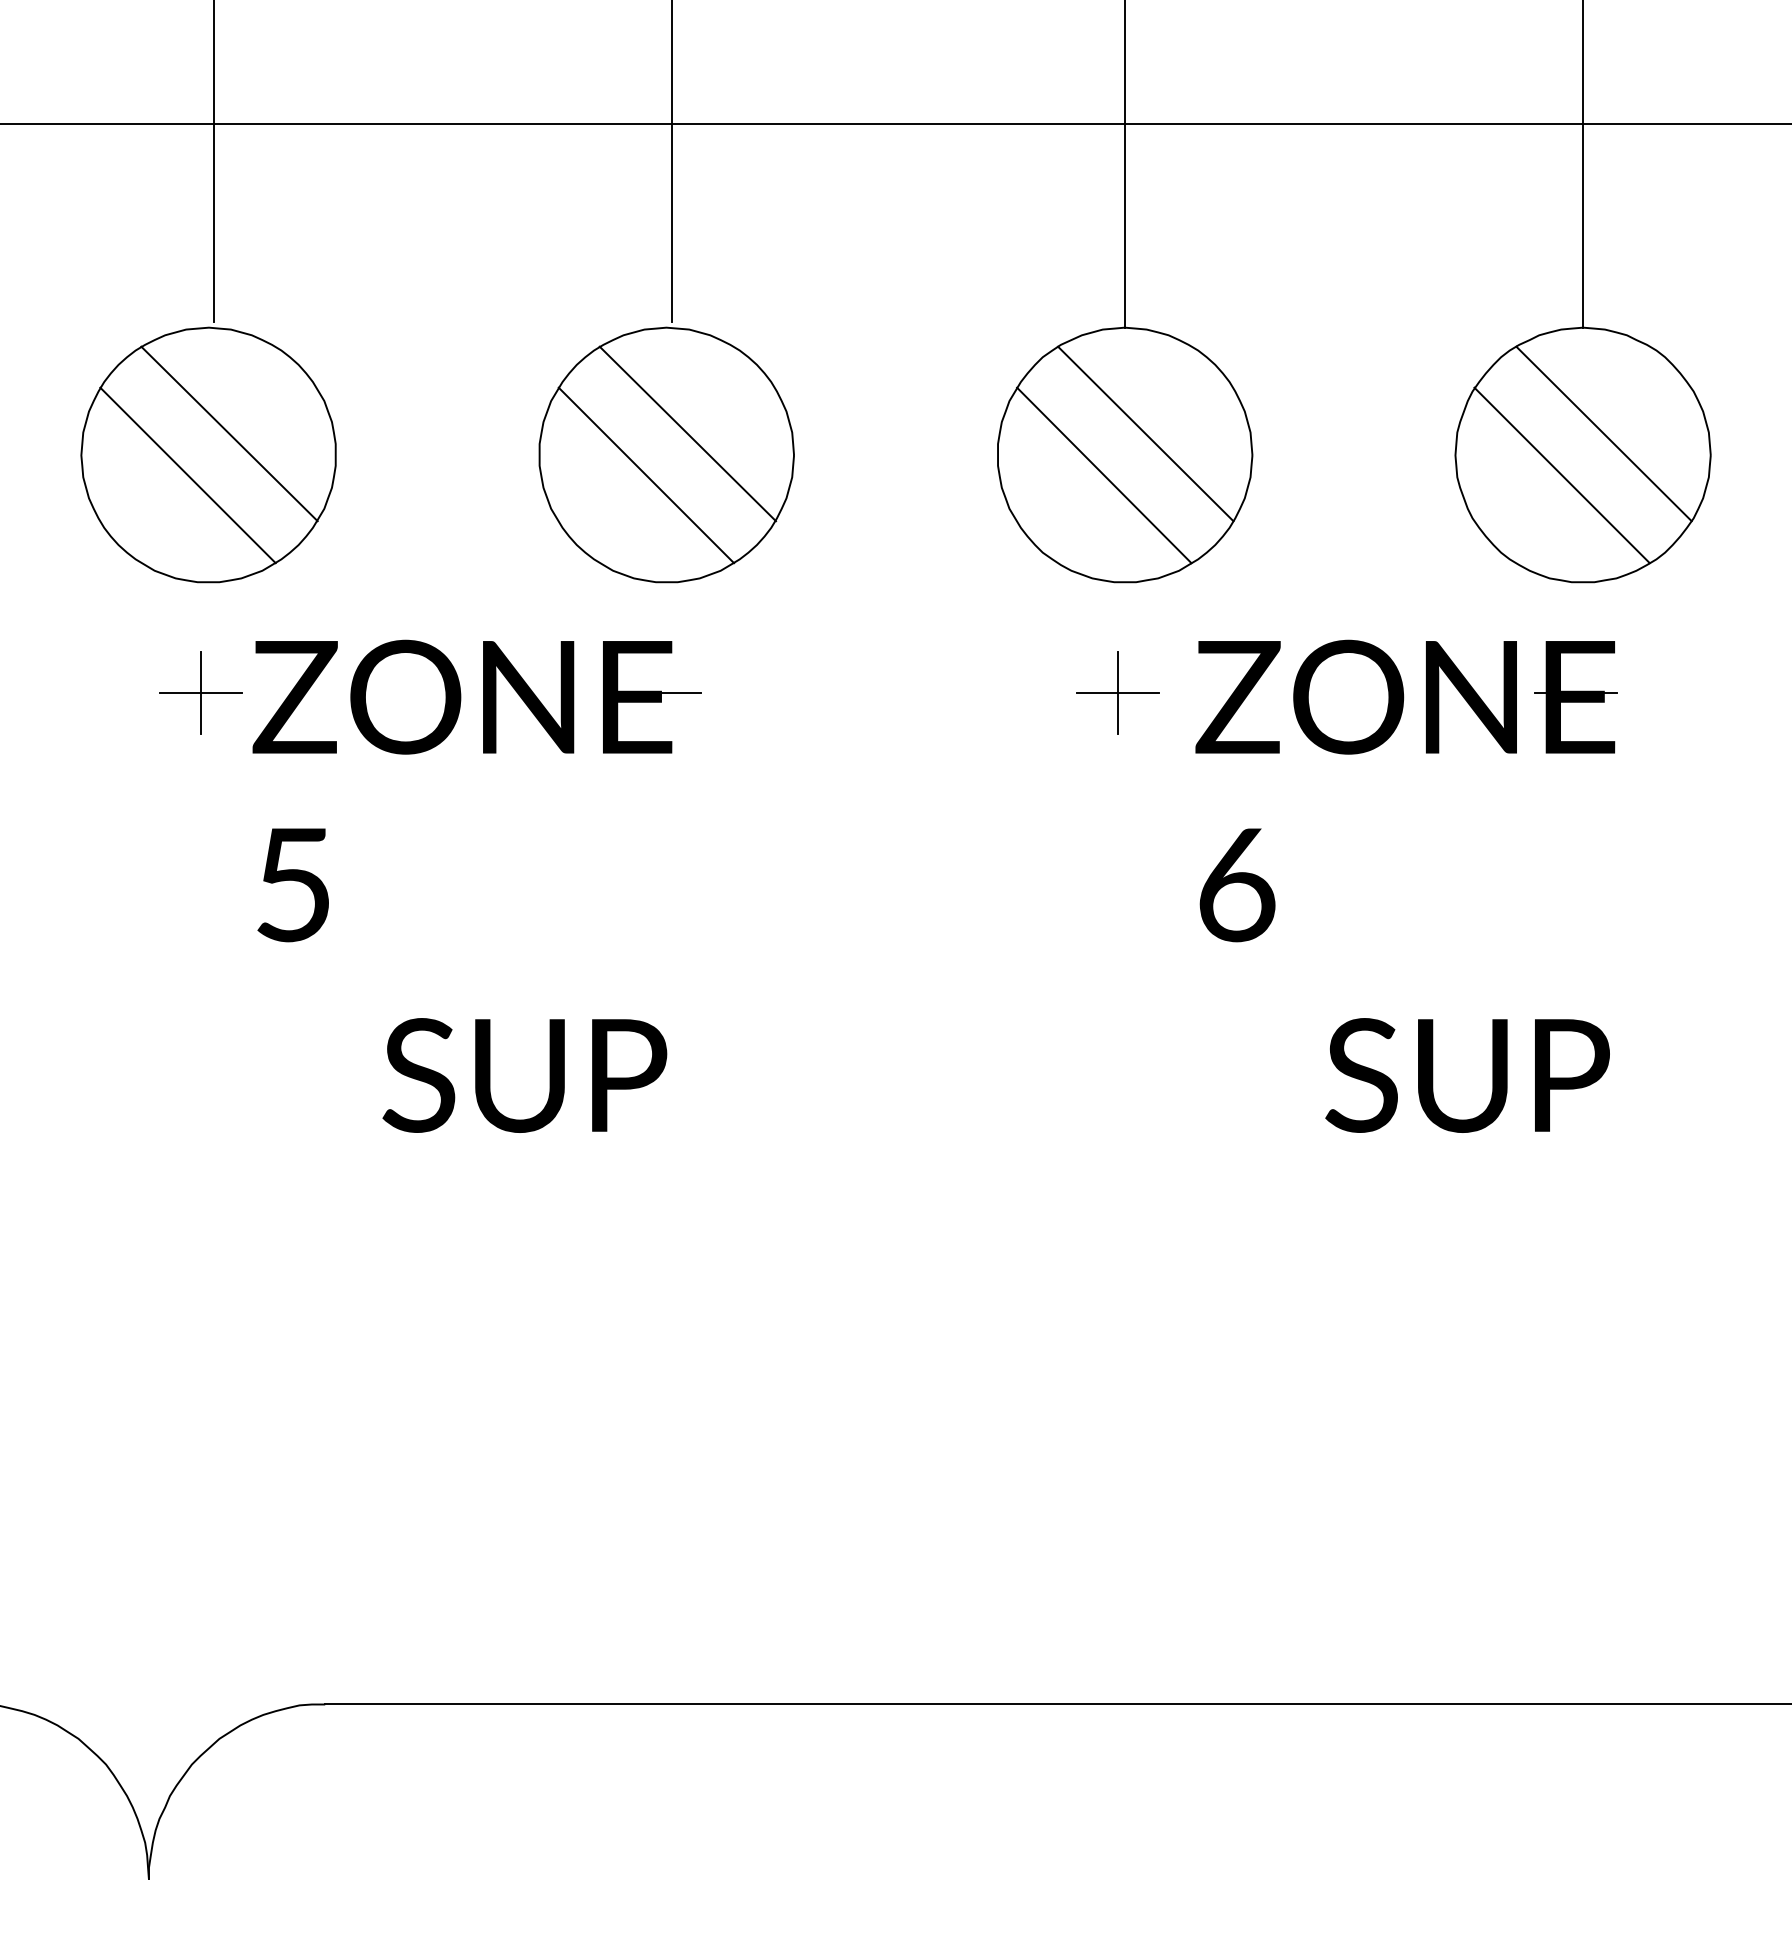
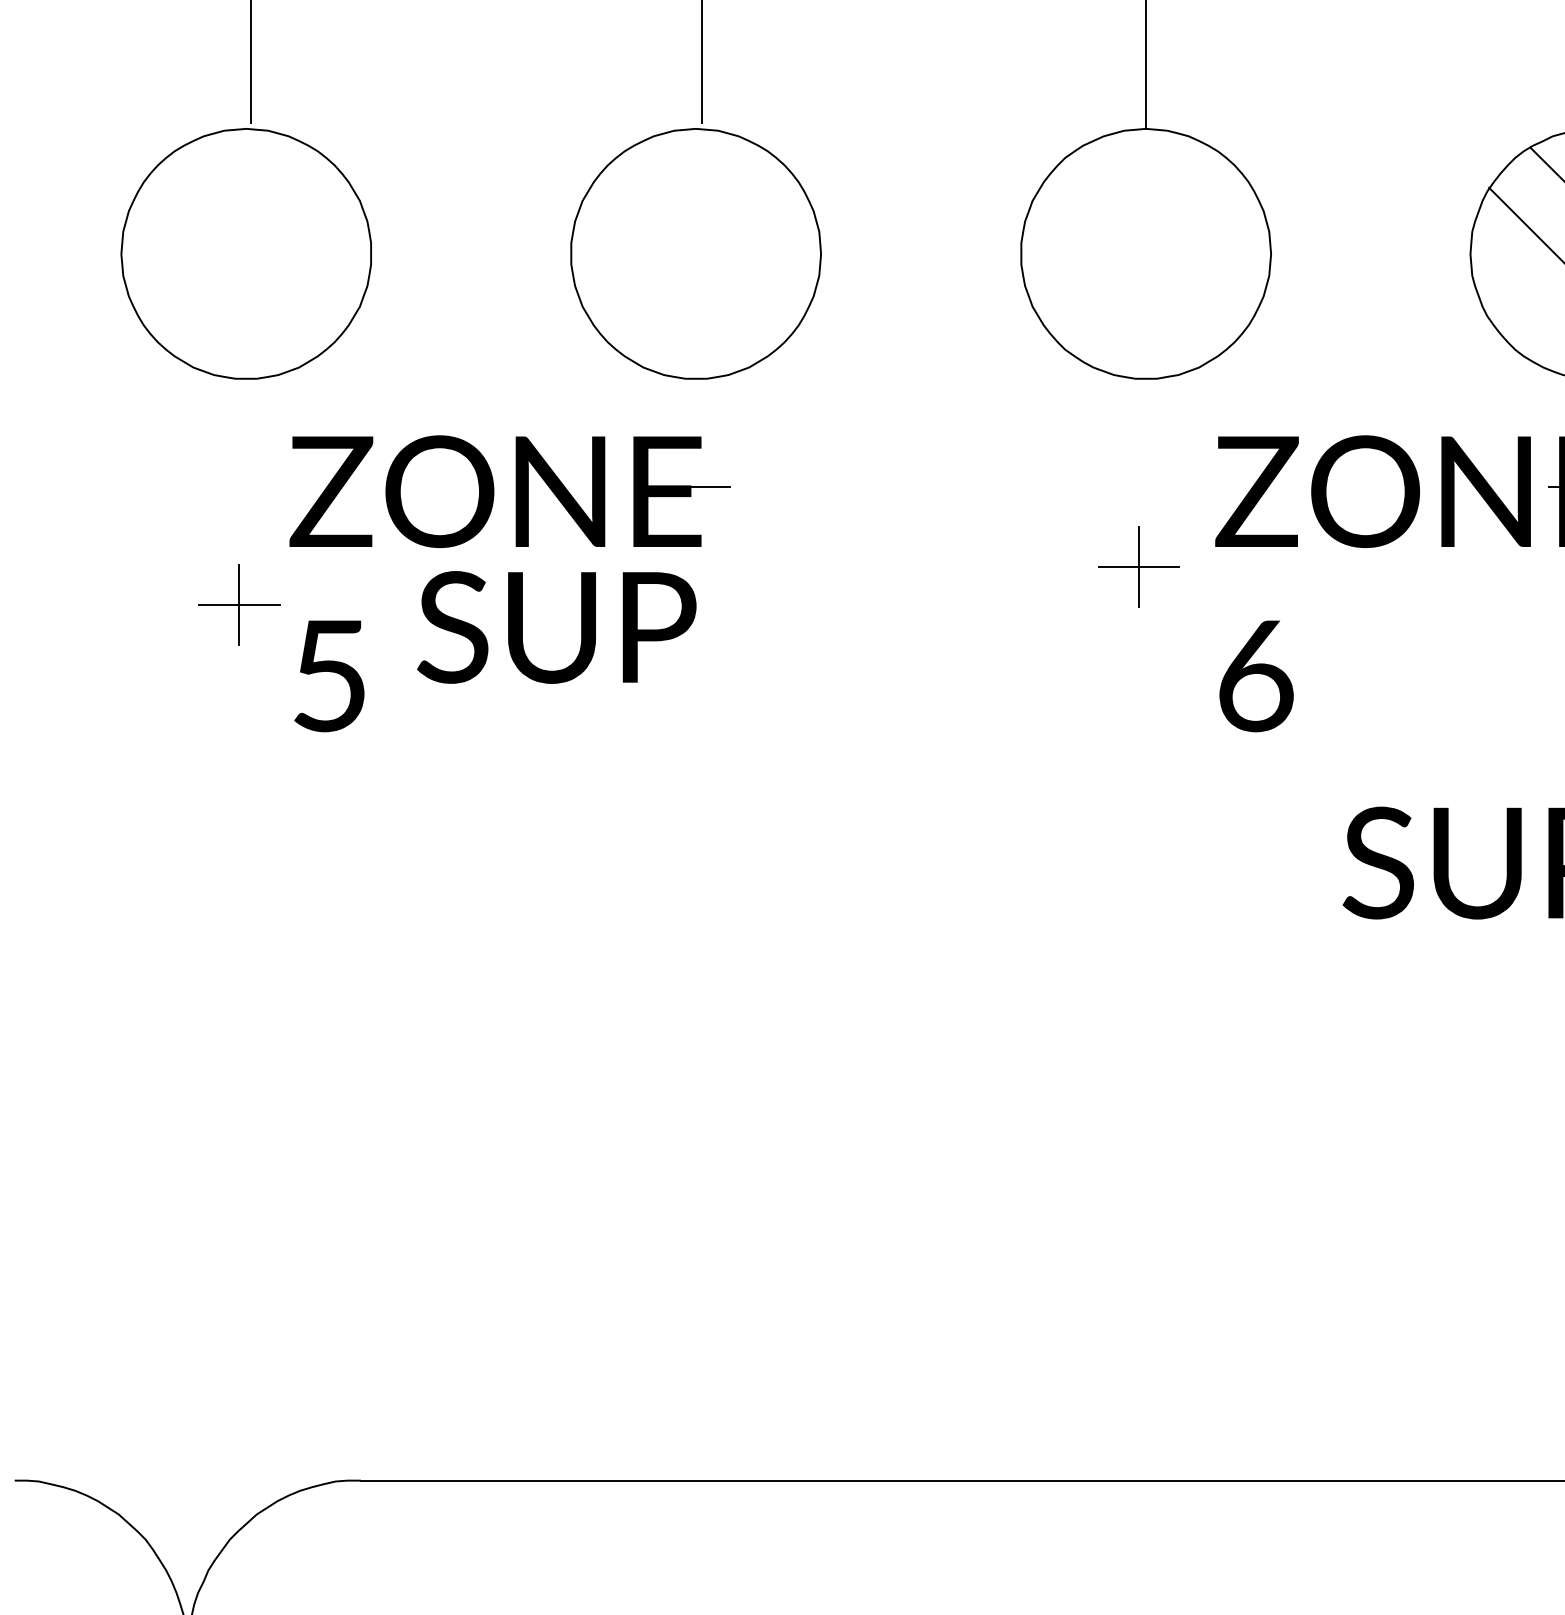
line: (229, 433) -> (266, 232), removed
line: (687, 433) -> (716, 232), removed
line: (1145, 433) -> (1166, 232), removed
line: (187, 475) -> (225, 273), removed
line: (646, 475) -> (676, 273), removed
line: (1104, 475) -> (1125, 273), removed
part: (200, 692) -> (238, 604), moved
part: (1117, 692) -> (1138, 566), moved
text: (524, 1075) -> (556, 627), moved

